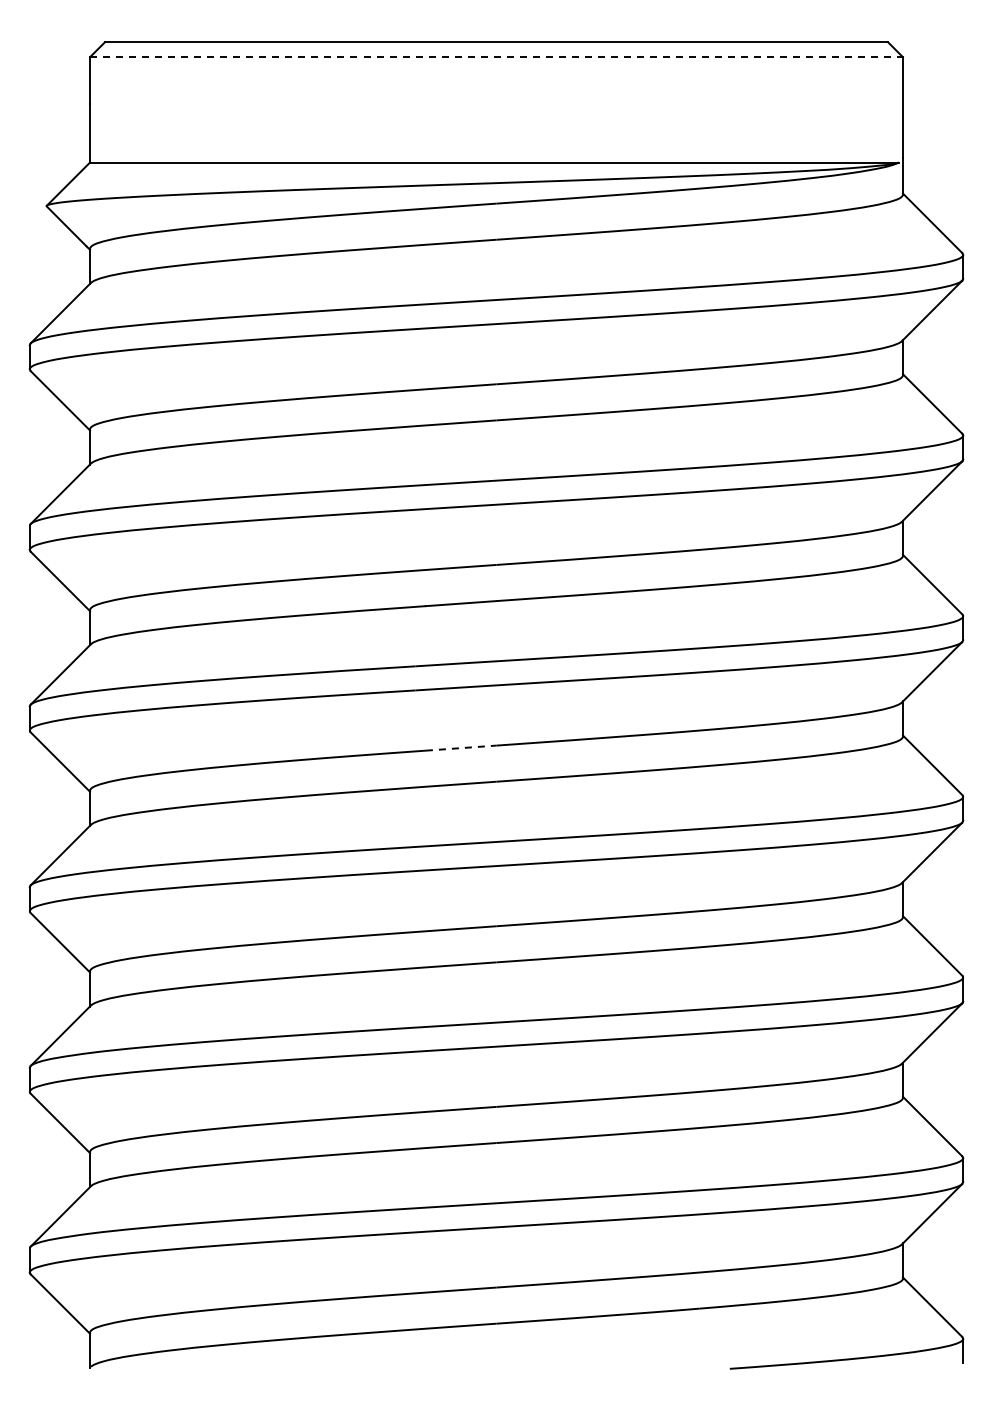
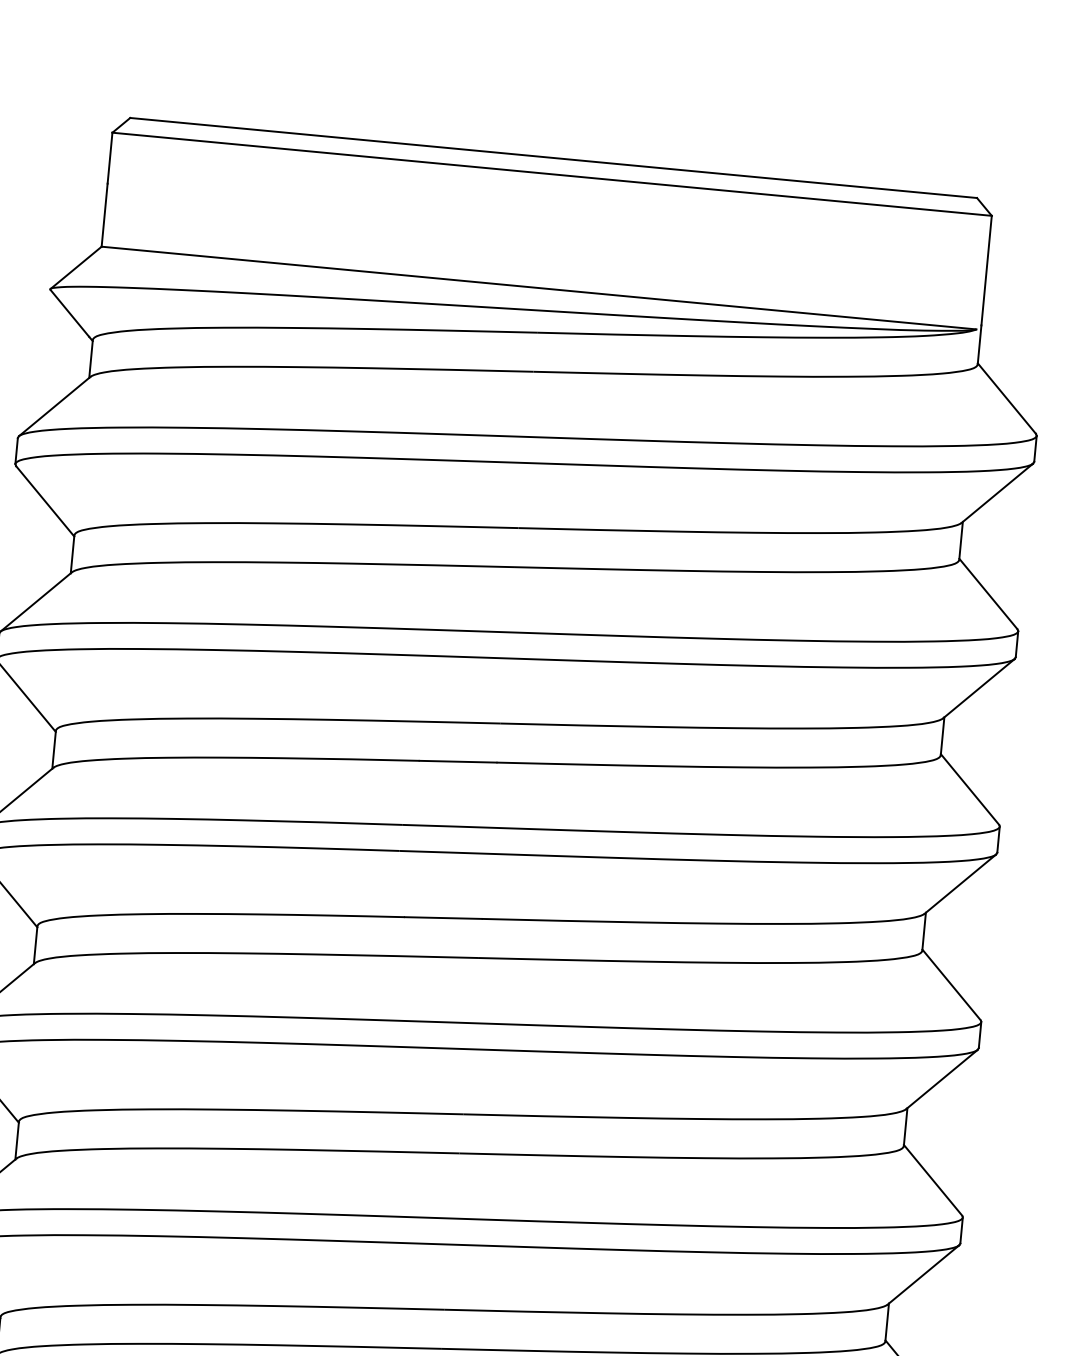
line: (497, 57) -> (553, 174), dashed -> solid
line: (461, 748) -> (443, 918), dashed -> solid

